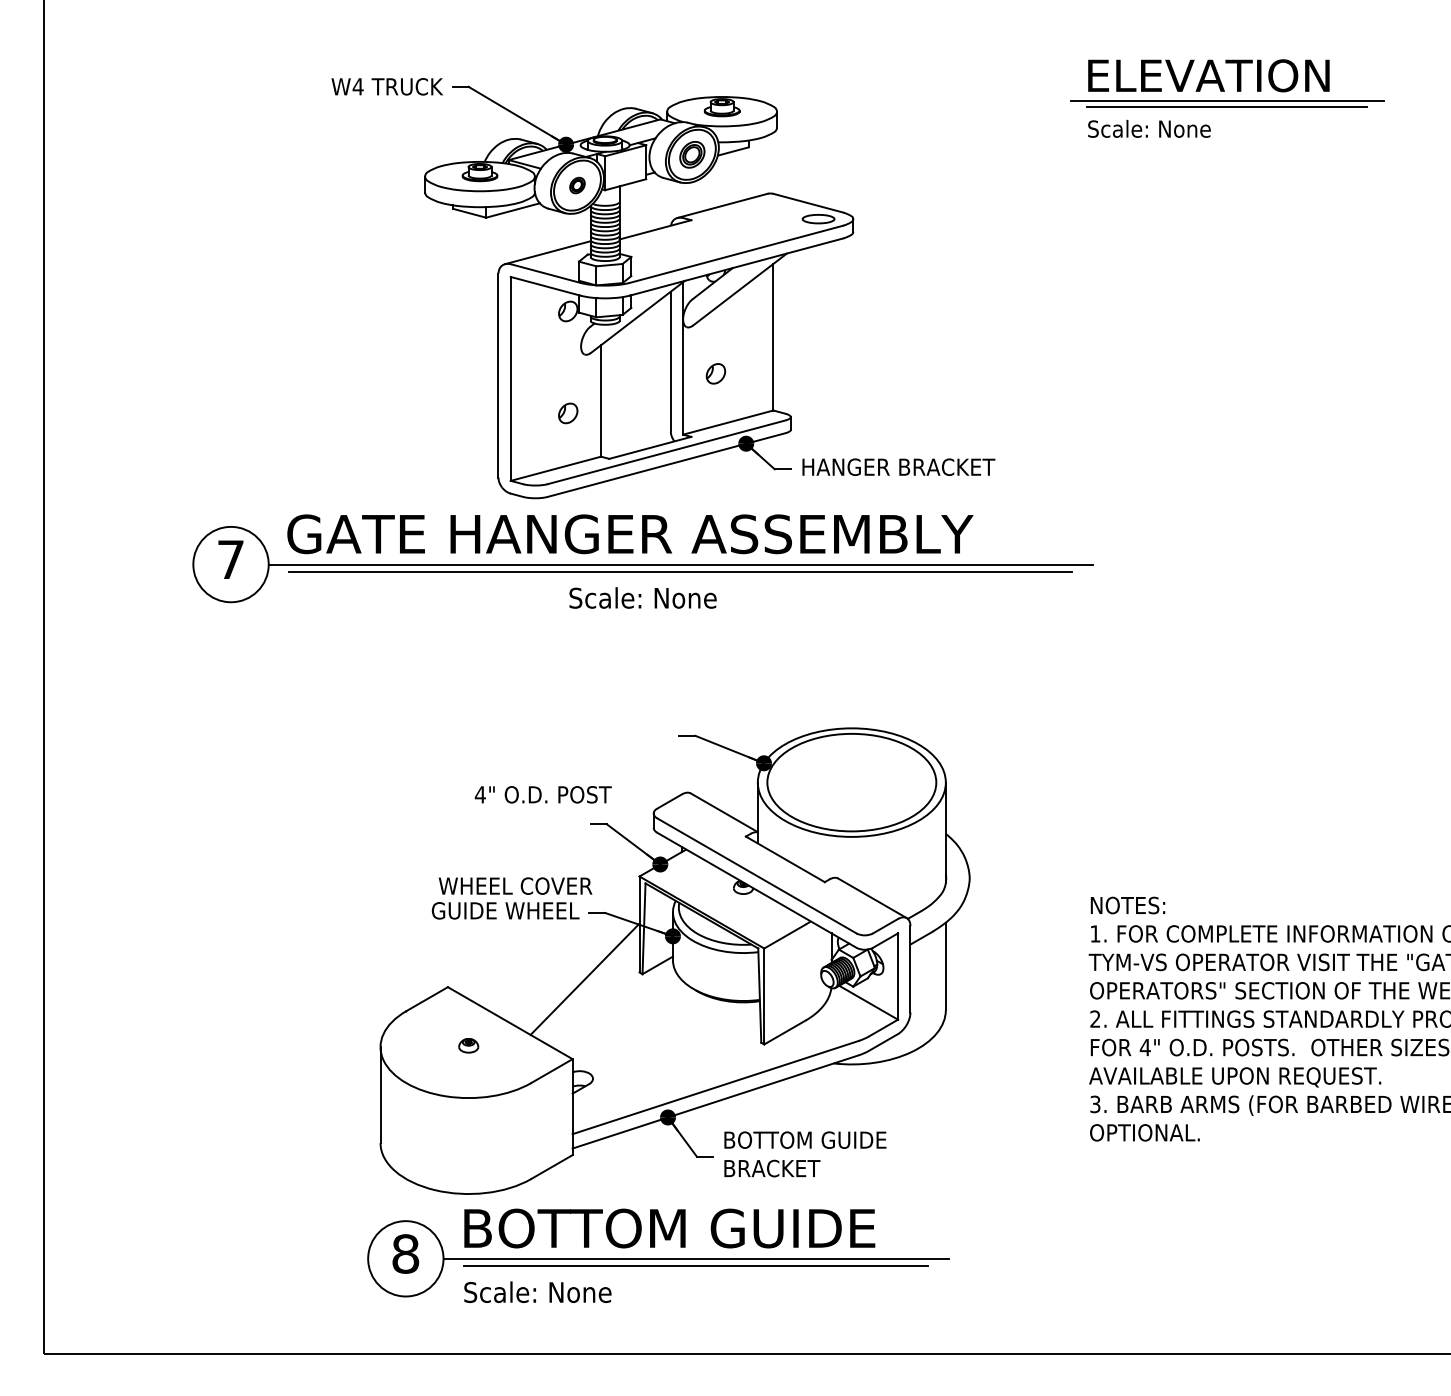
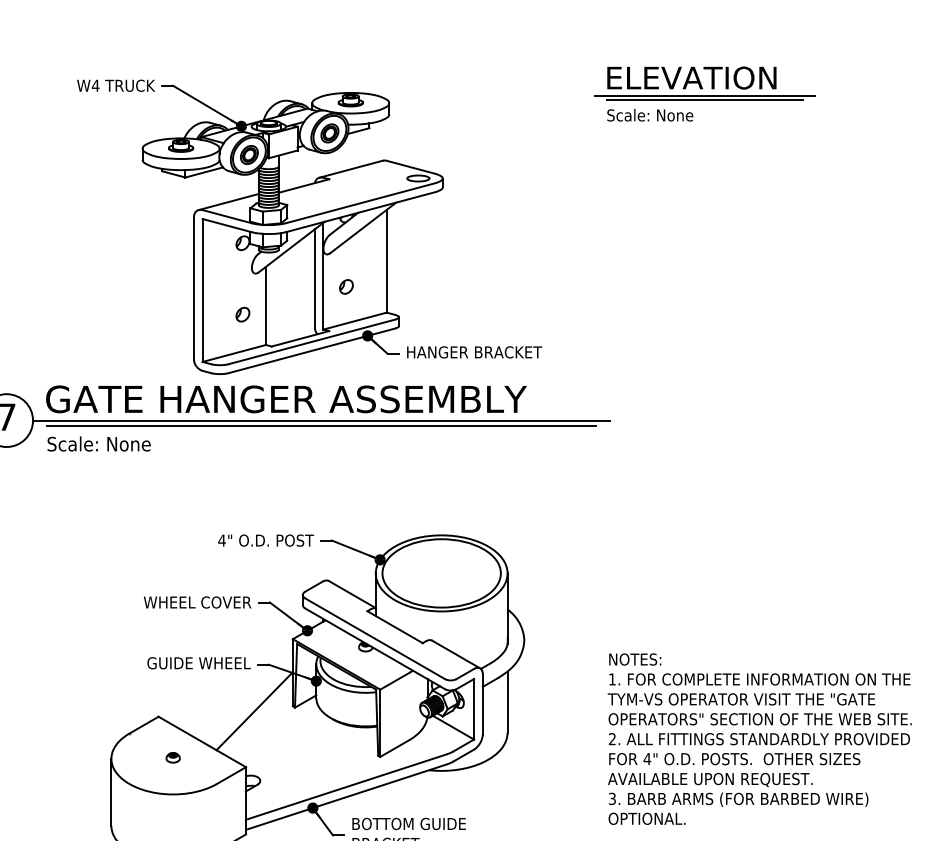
part: (577, 185) -> (249, 154), size x1.67
text: (642, 597) -> (98, 443), moved
text: (542, 794) -> (265, 540), moved
text: (515, 885) -> (197, 602), moved

